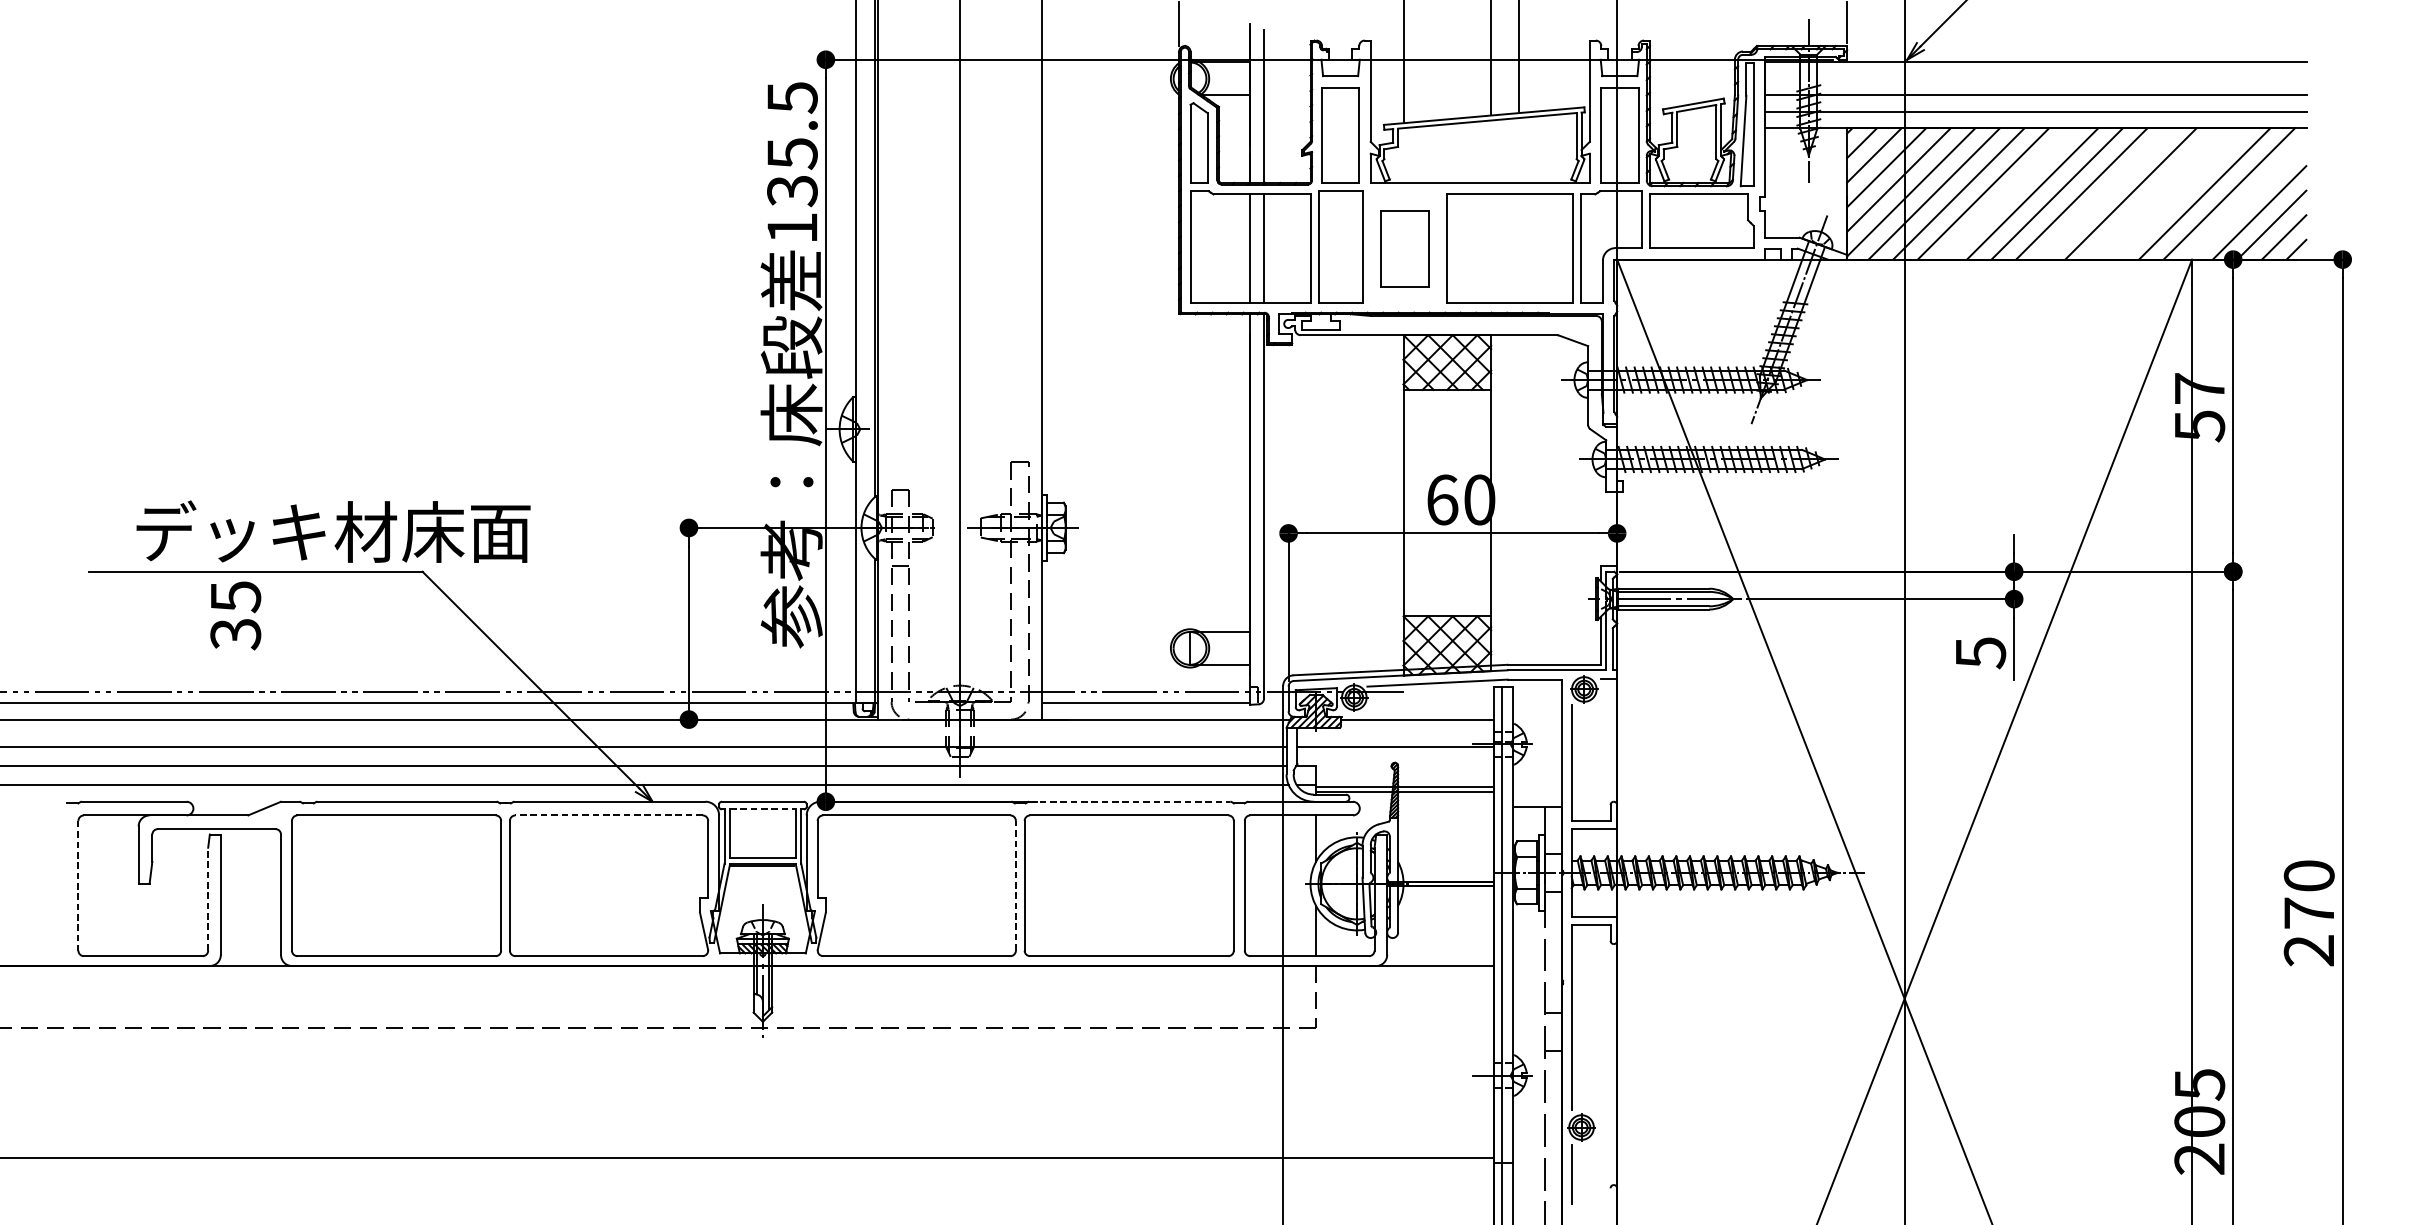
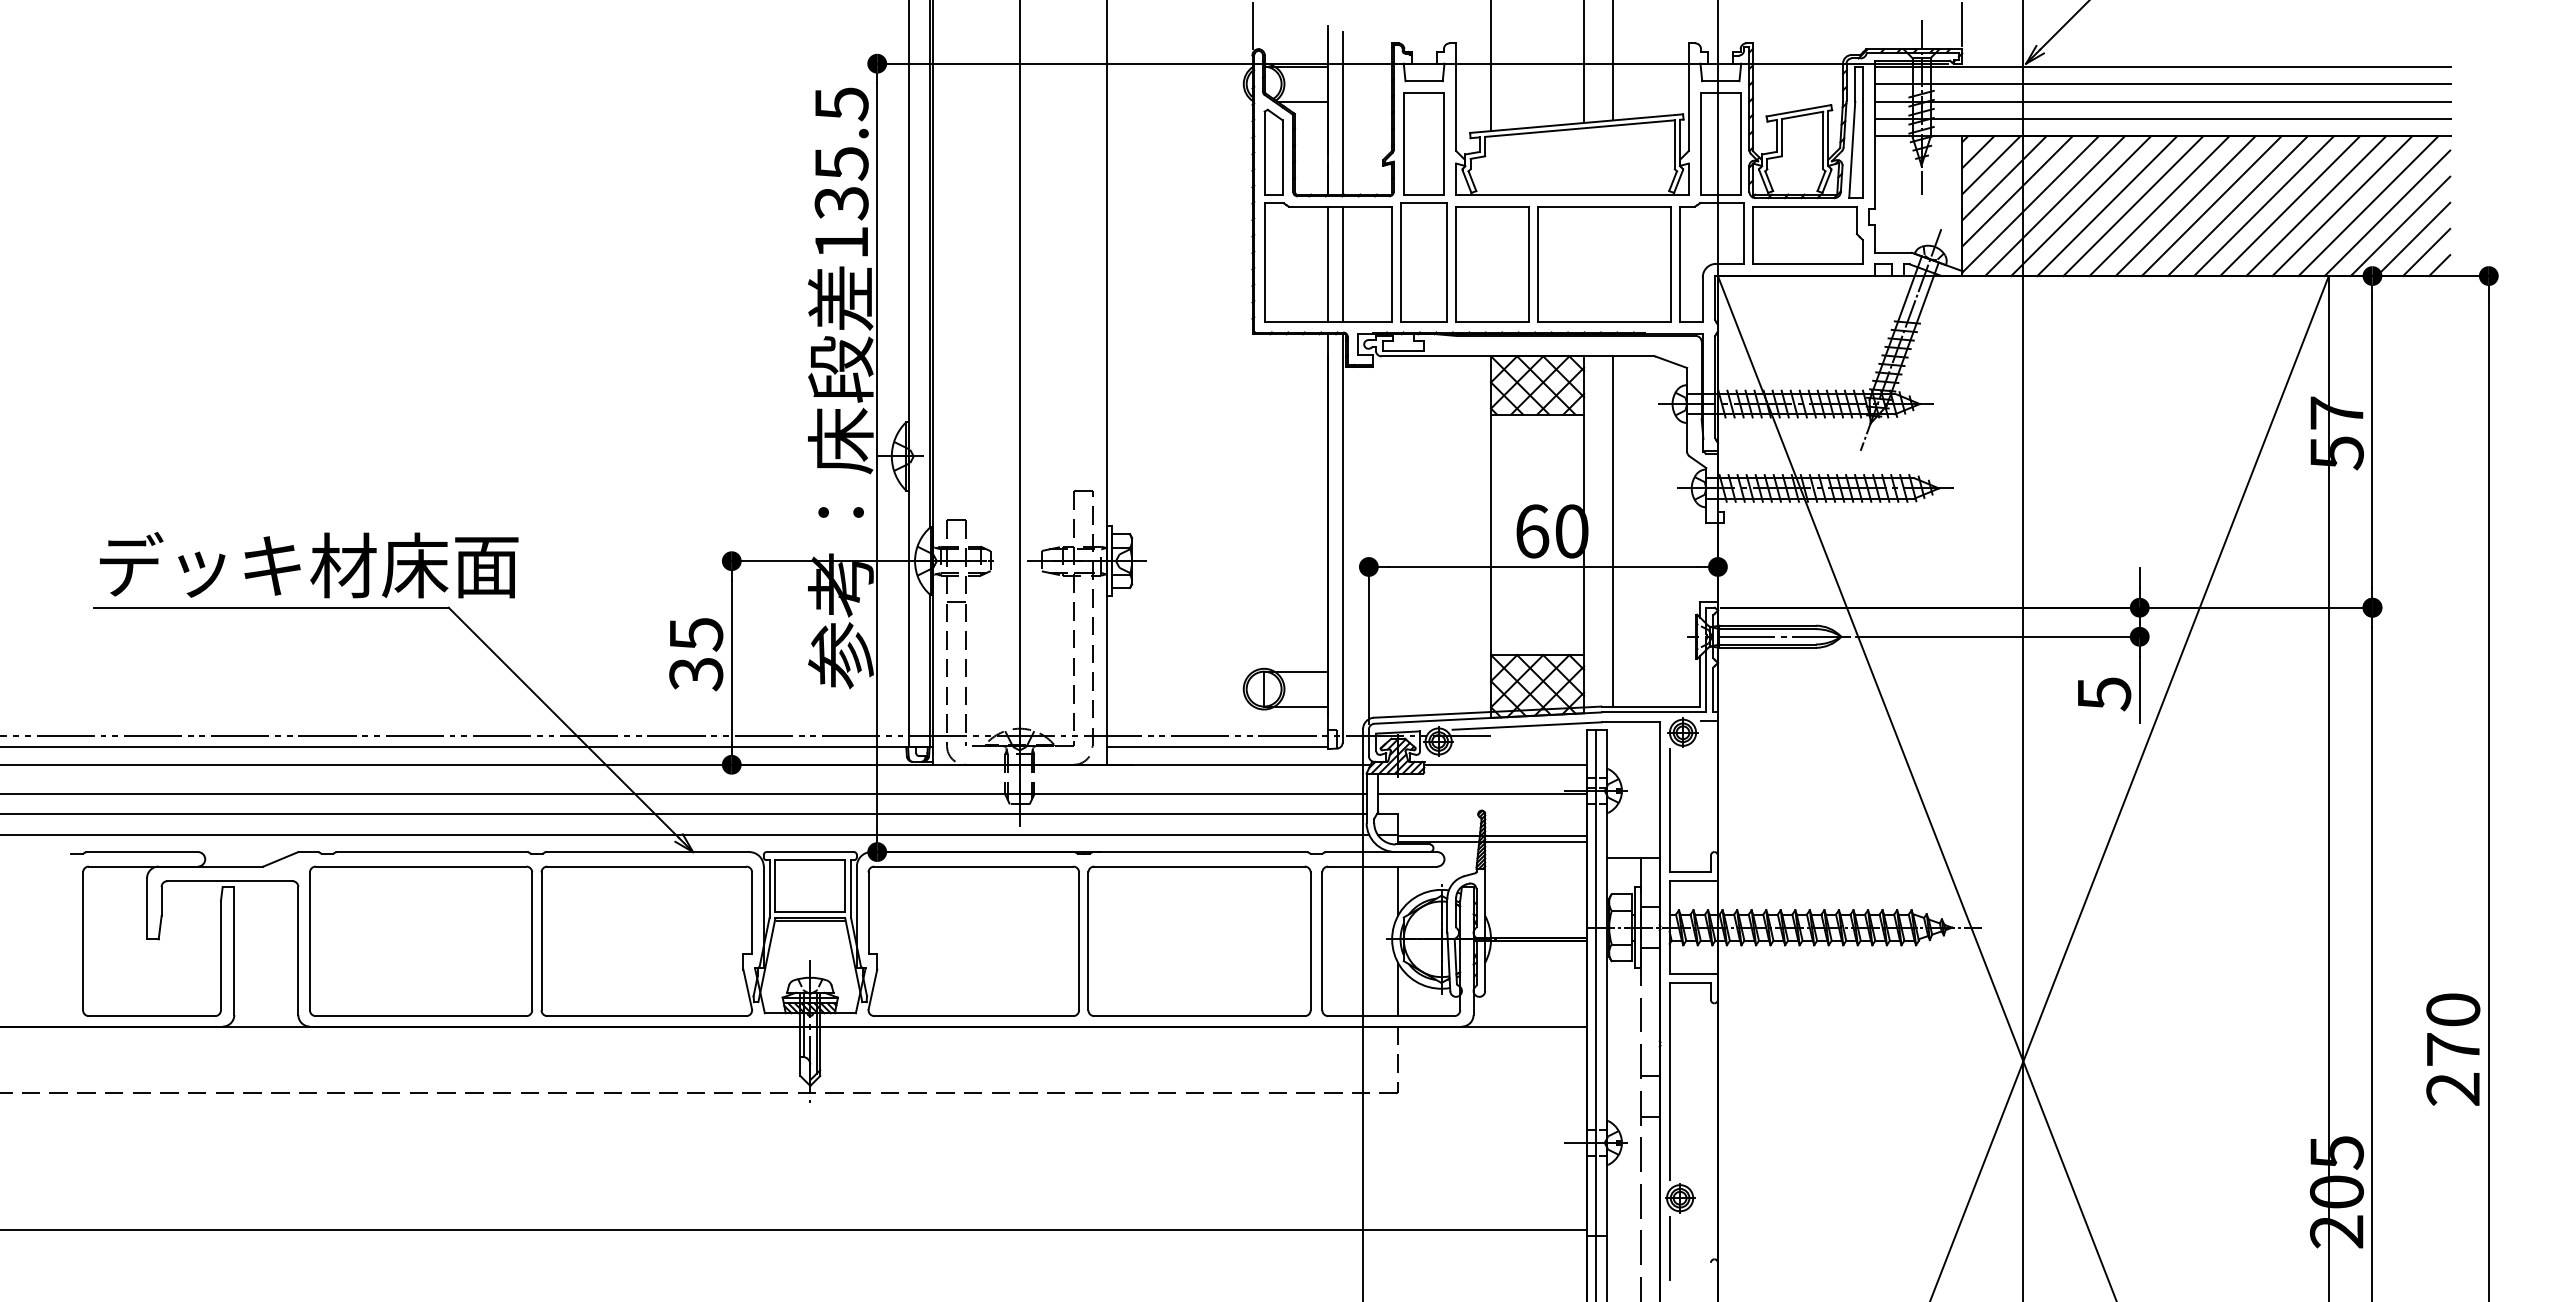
line: (2036, 79) -> (2163, 84), added
line: (2008, 194) -> (2133, 206), added
line: (2106, 194) -> (2237, 206), added
line: (2155, 194) -> (2289, 206), added
line: (2179, 194) -> (2315, 206), added
line: (2247, 200) -> (2387, 213), added
part: (1404, 248) -> (1492, 264), size x1.43
line: (1518, 500) -> (1613, 531), added
text: (333, 532) -> (309, 565), moved
text: (236, 615) -> (696, 654), moved
line: (1130, 802) -> (1200, 852), dashed -> solid
line: (763, 809) -> (810, 860), dashed -> solid
line: (608, 815) -> (646, 866), dashed -> solid
line: (78, 885) -> (83, 941), dashed -> solid
line: (1016, 885) -> (1079, 941), dashed -> solid
line: (207, 899) -> (220, 955), dashed -> solid
text: (2309, 913) -> (2453, 1049), moved

